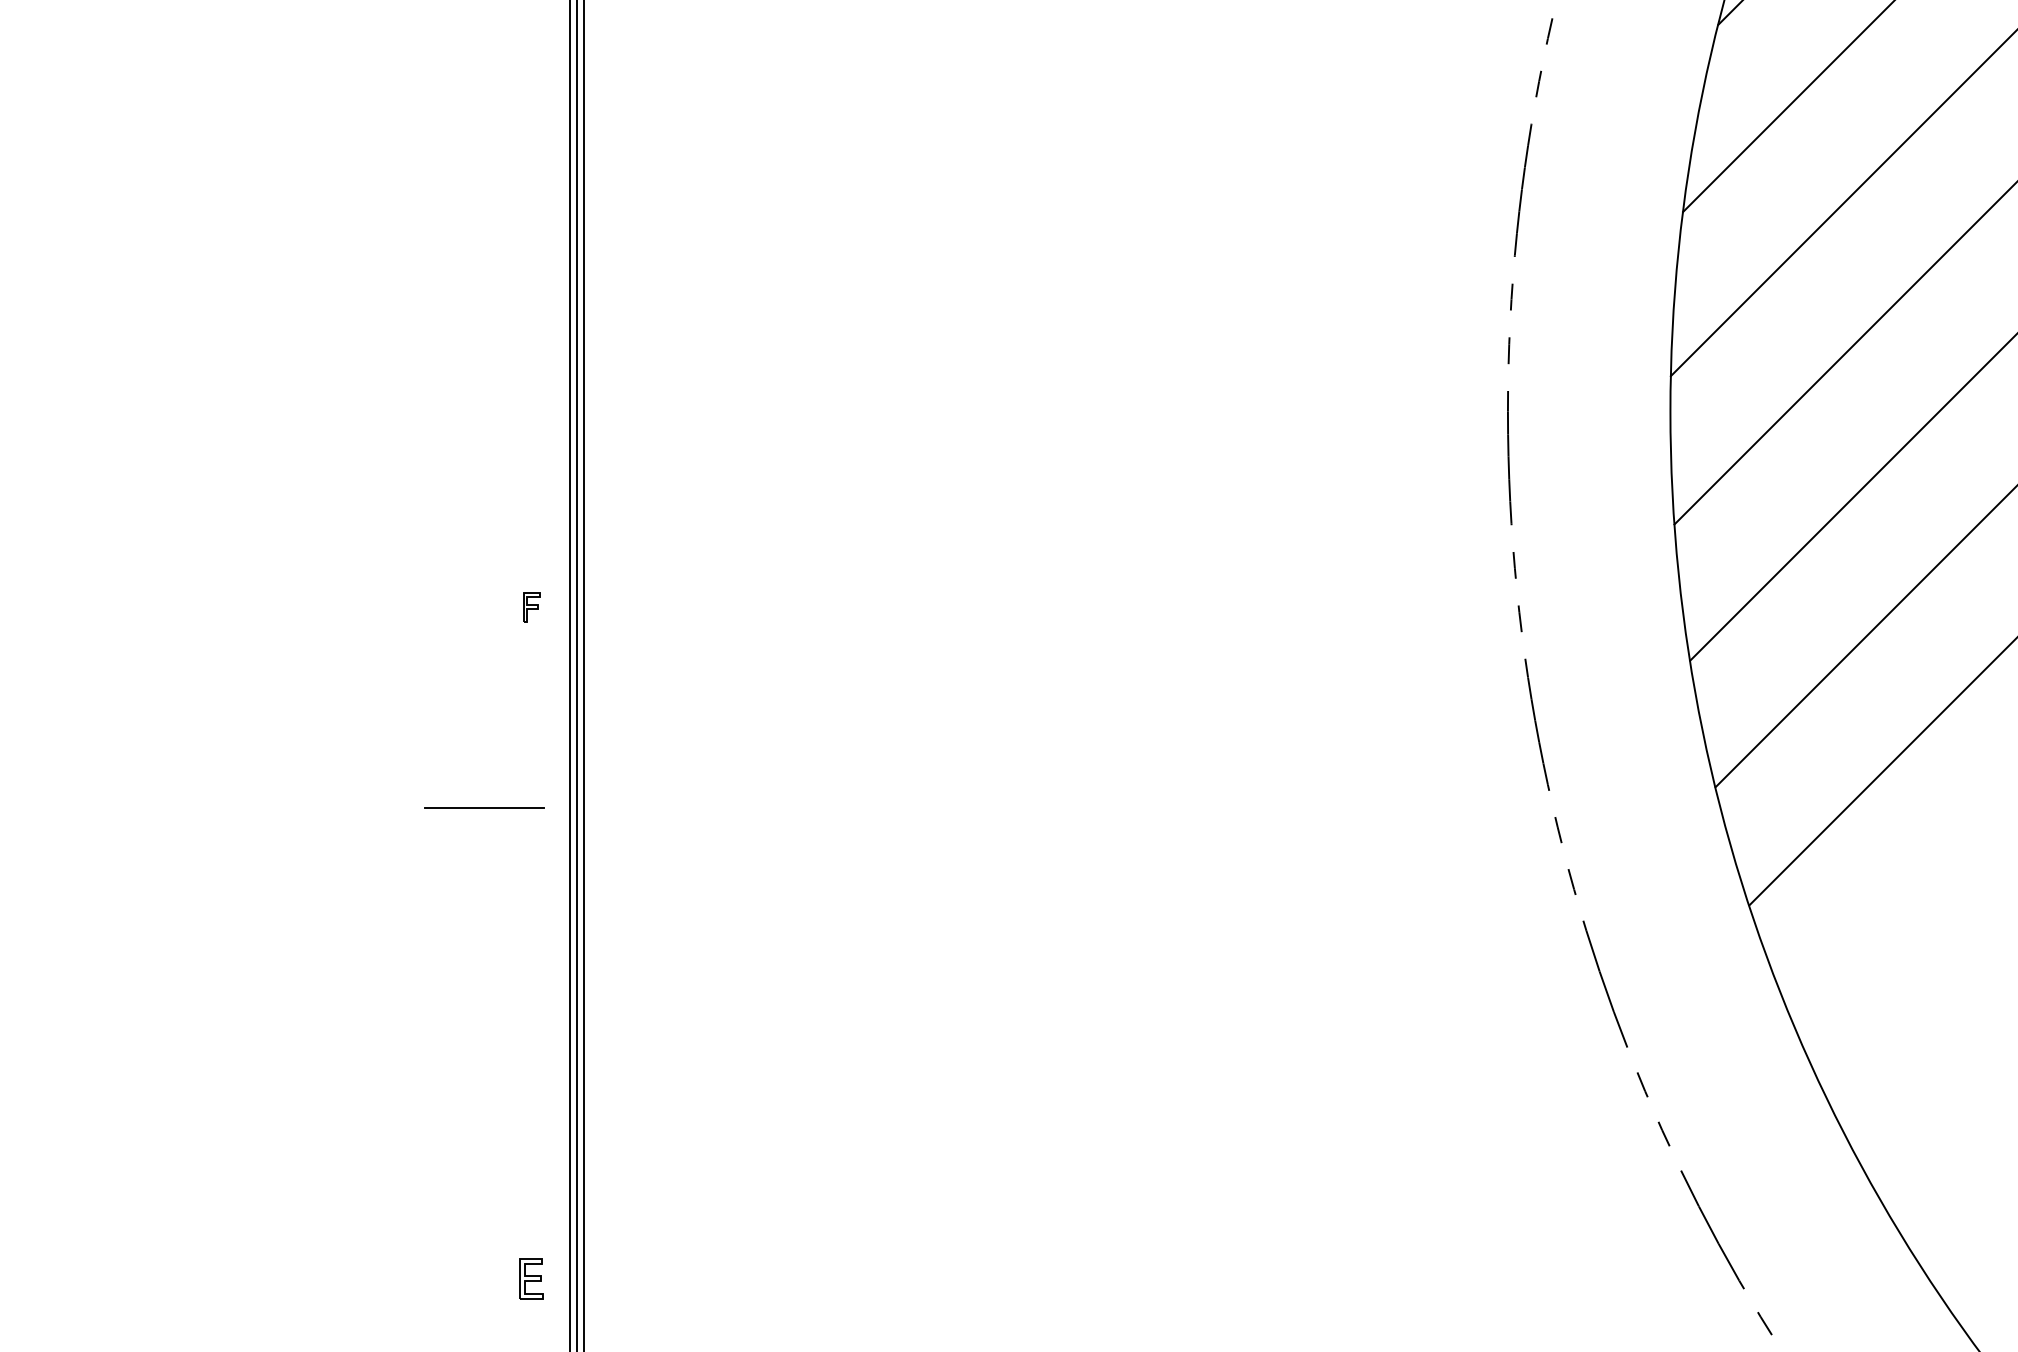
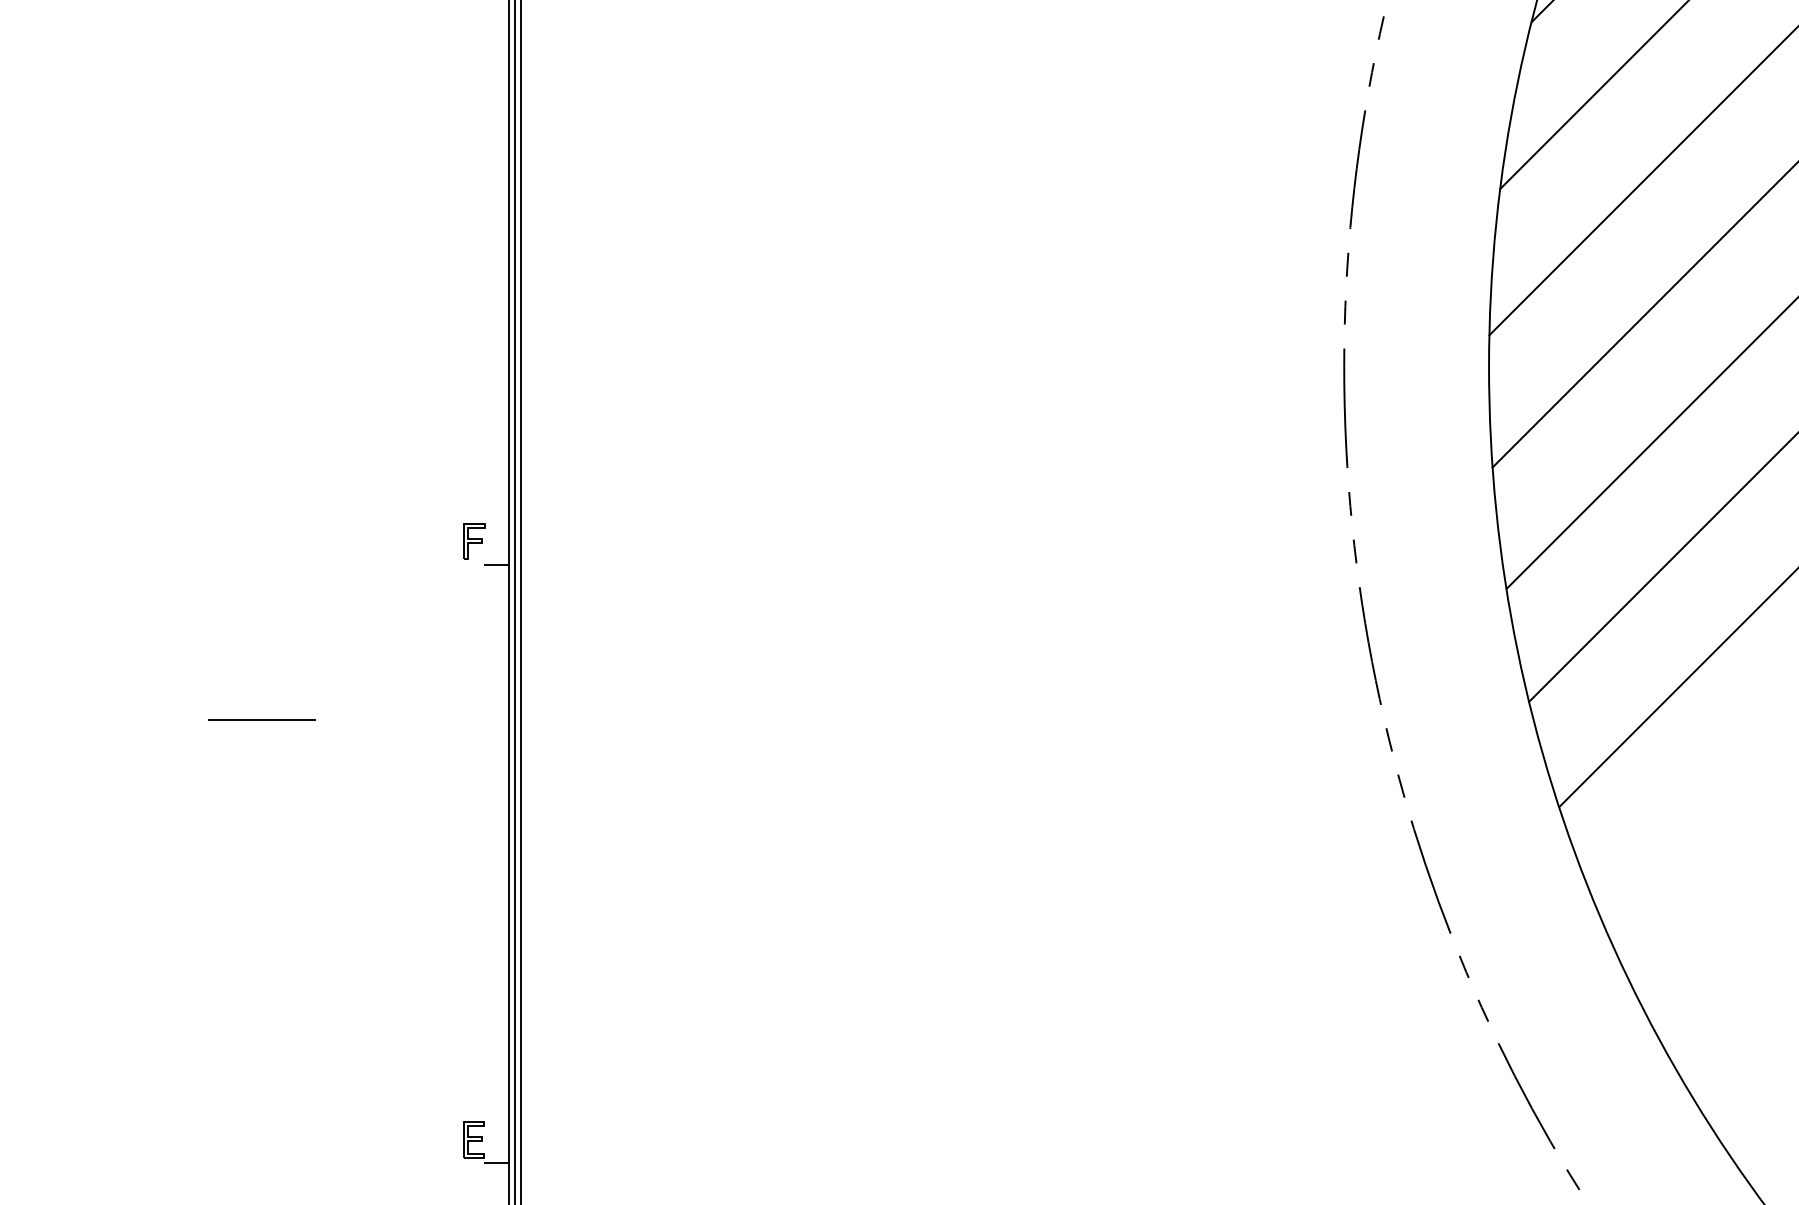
part: (531, 607) -> (473, 541), size x1.43
line: (556, 633) -> (496, 564), added
line: (484, 807) -> (262, 719), moved
line: (556, 1304) -> (496, 1162), added

